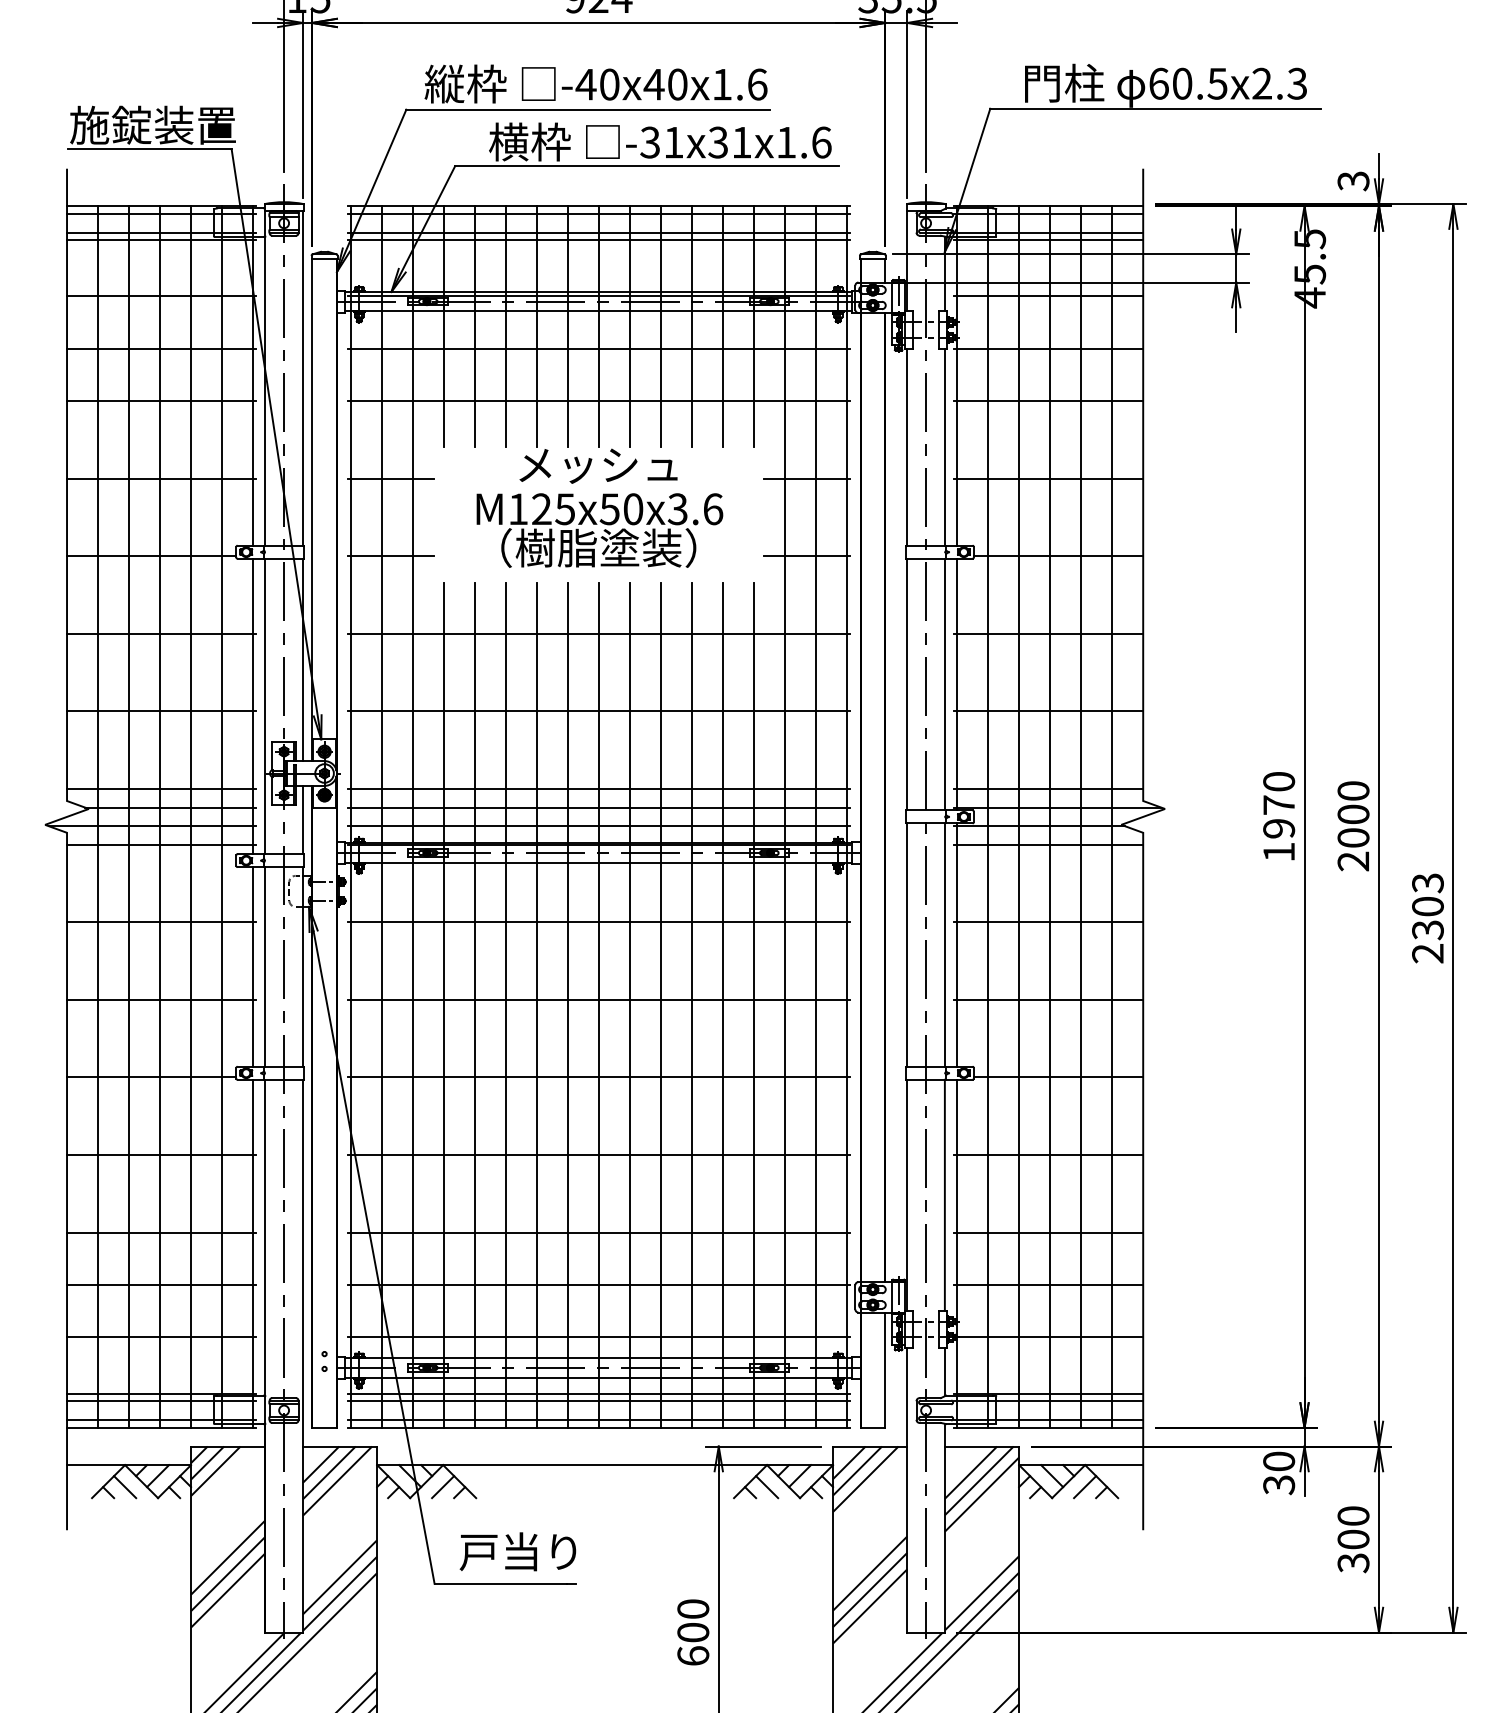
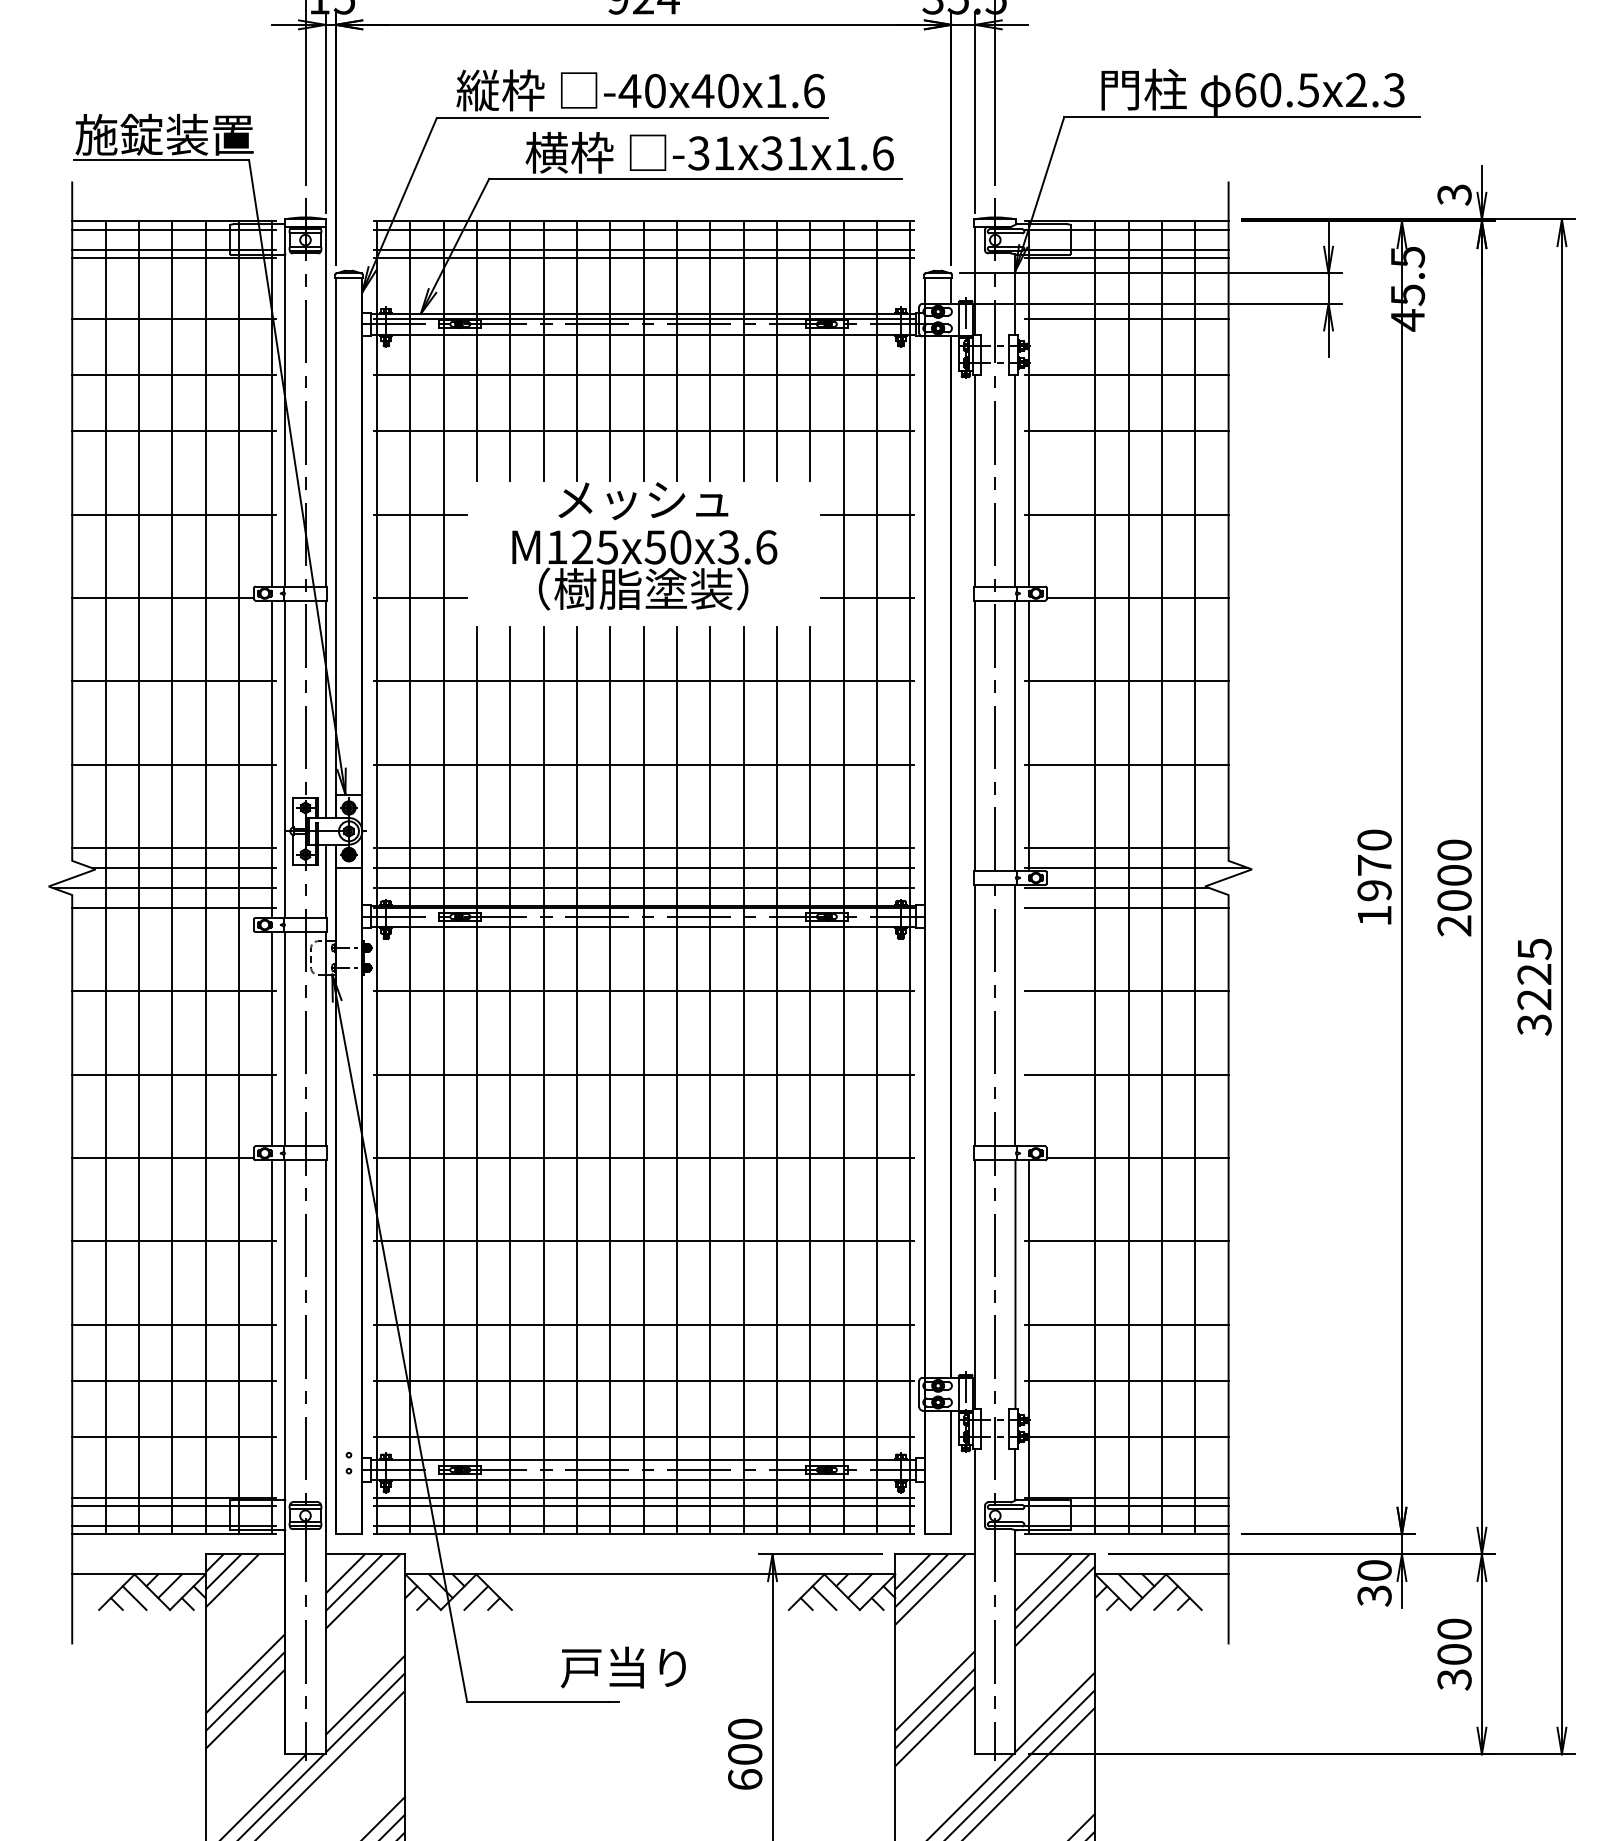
line: (988, 816) -> (1062, 877), removed
text: (1427, 918) -> (1534, 987), 2303 -> 3225
line: (957, 944) -> (1029, 1015), removed
text: (517, 1551) -> (622, 1667), moved

